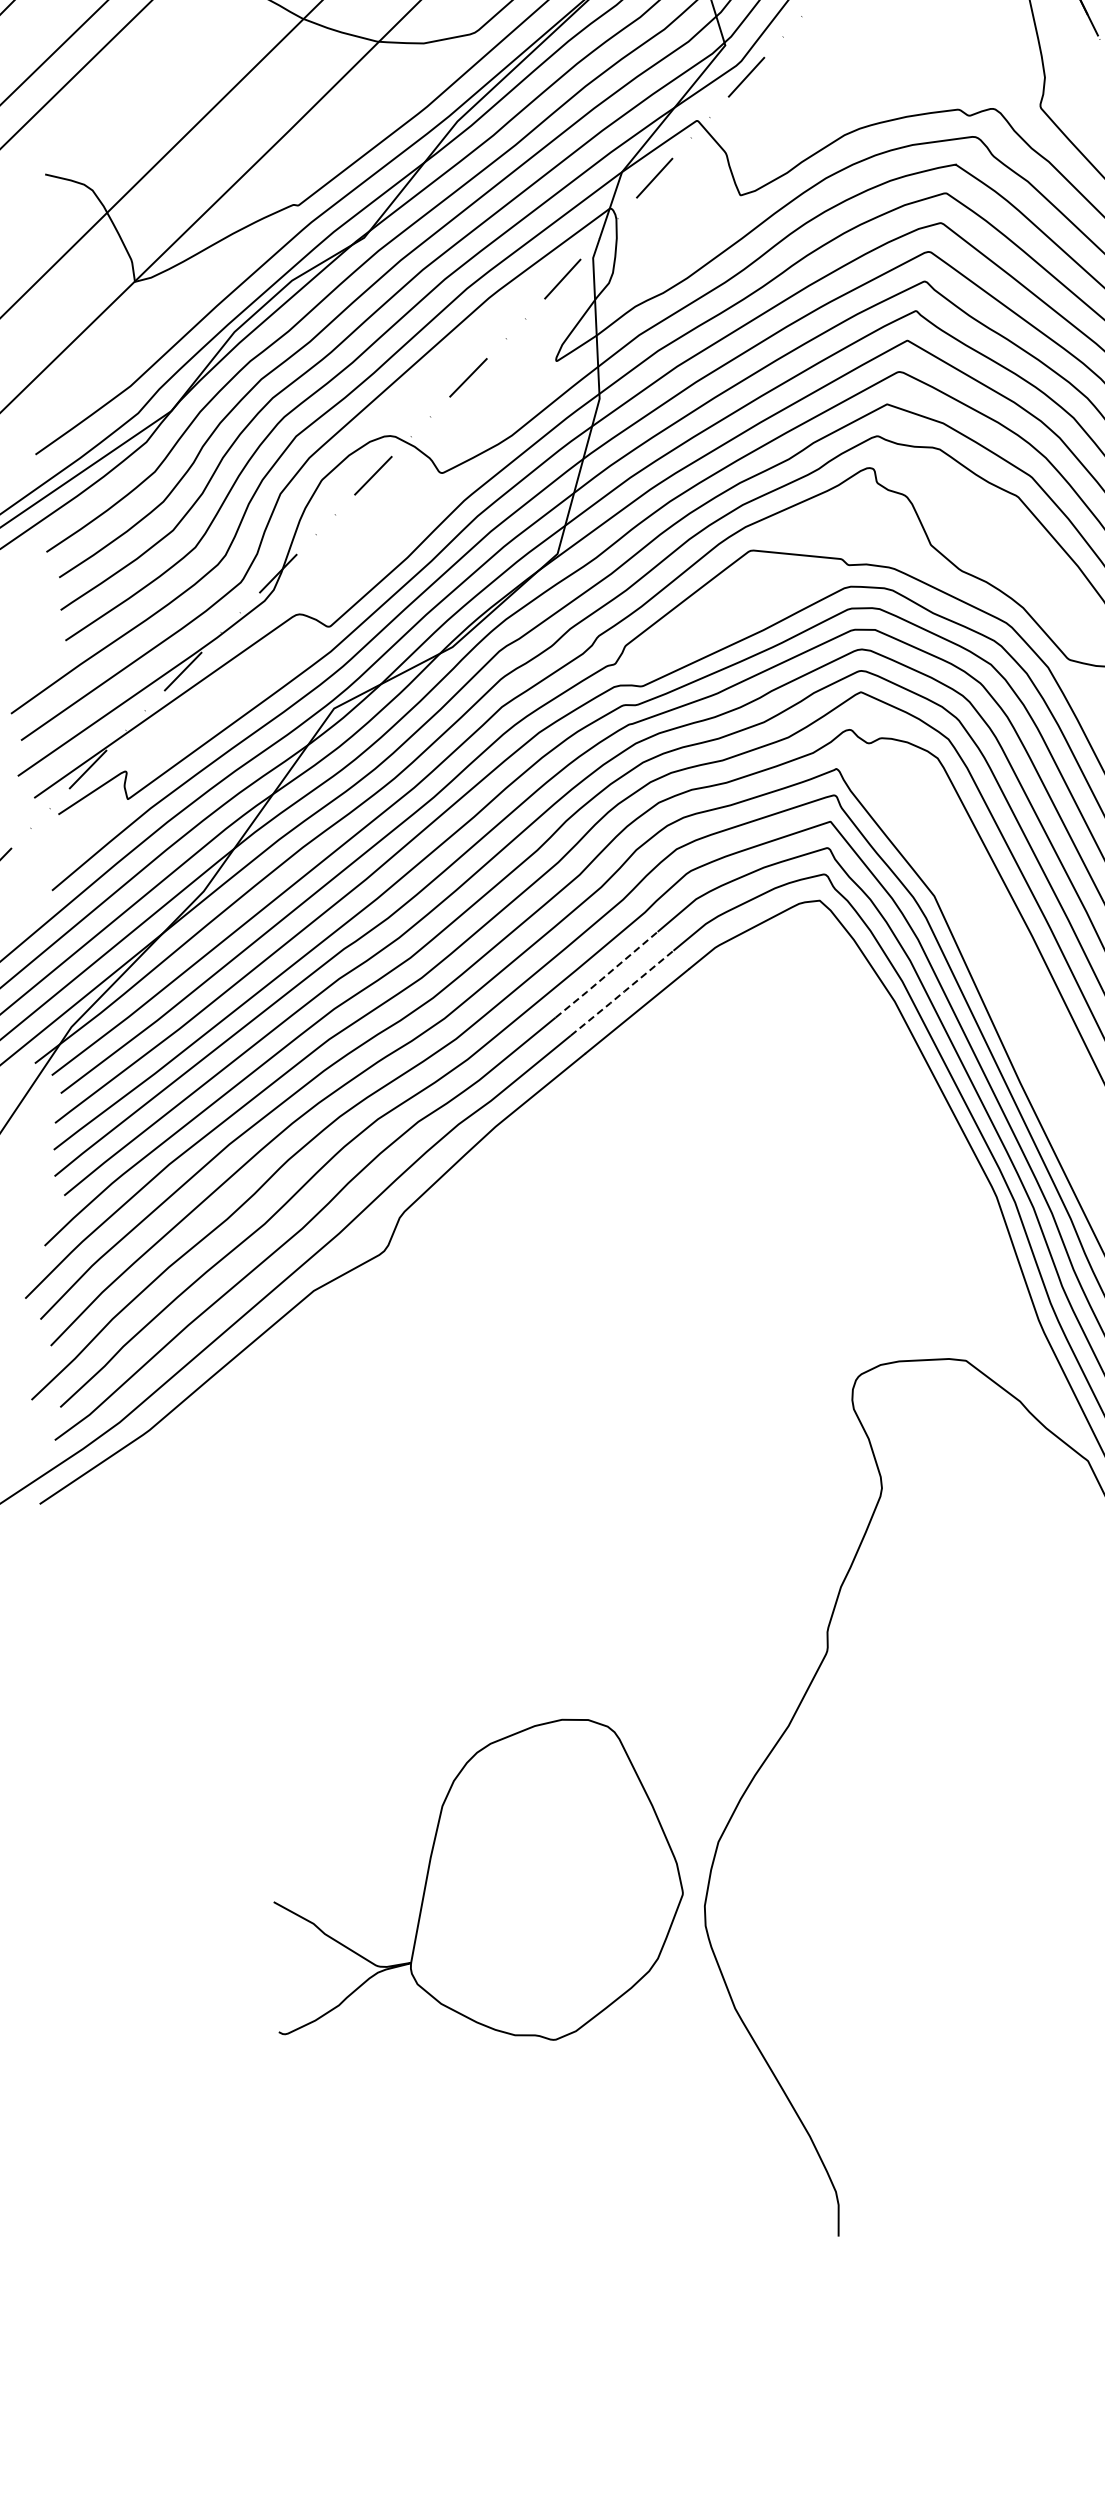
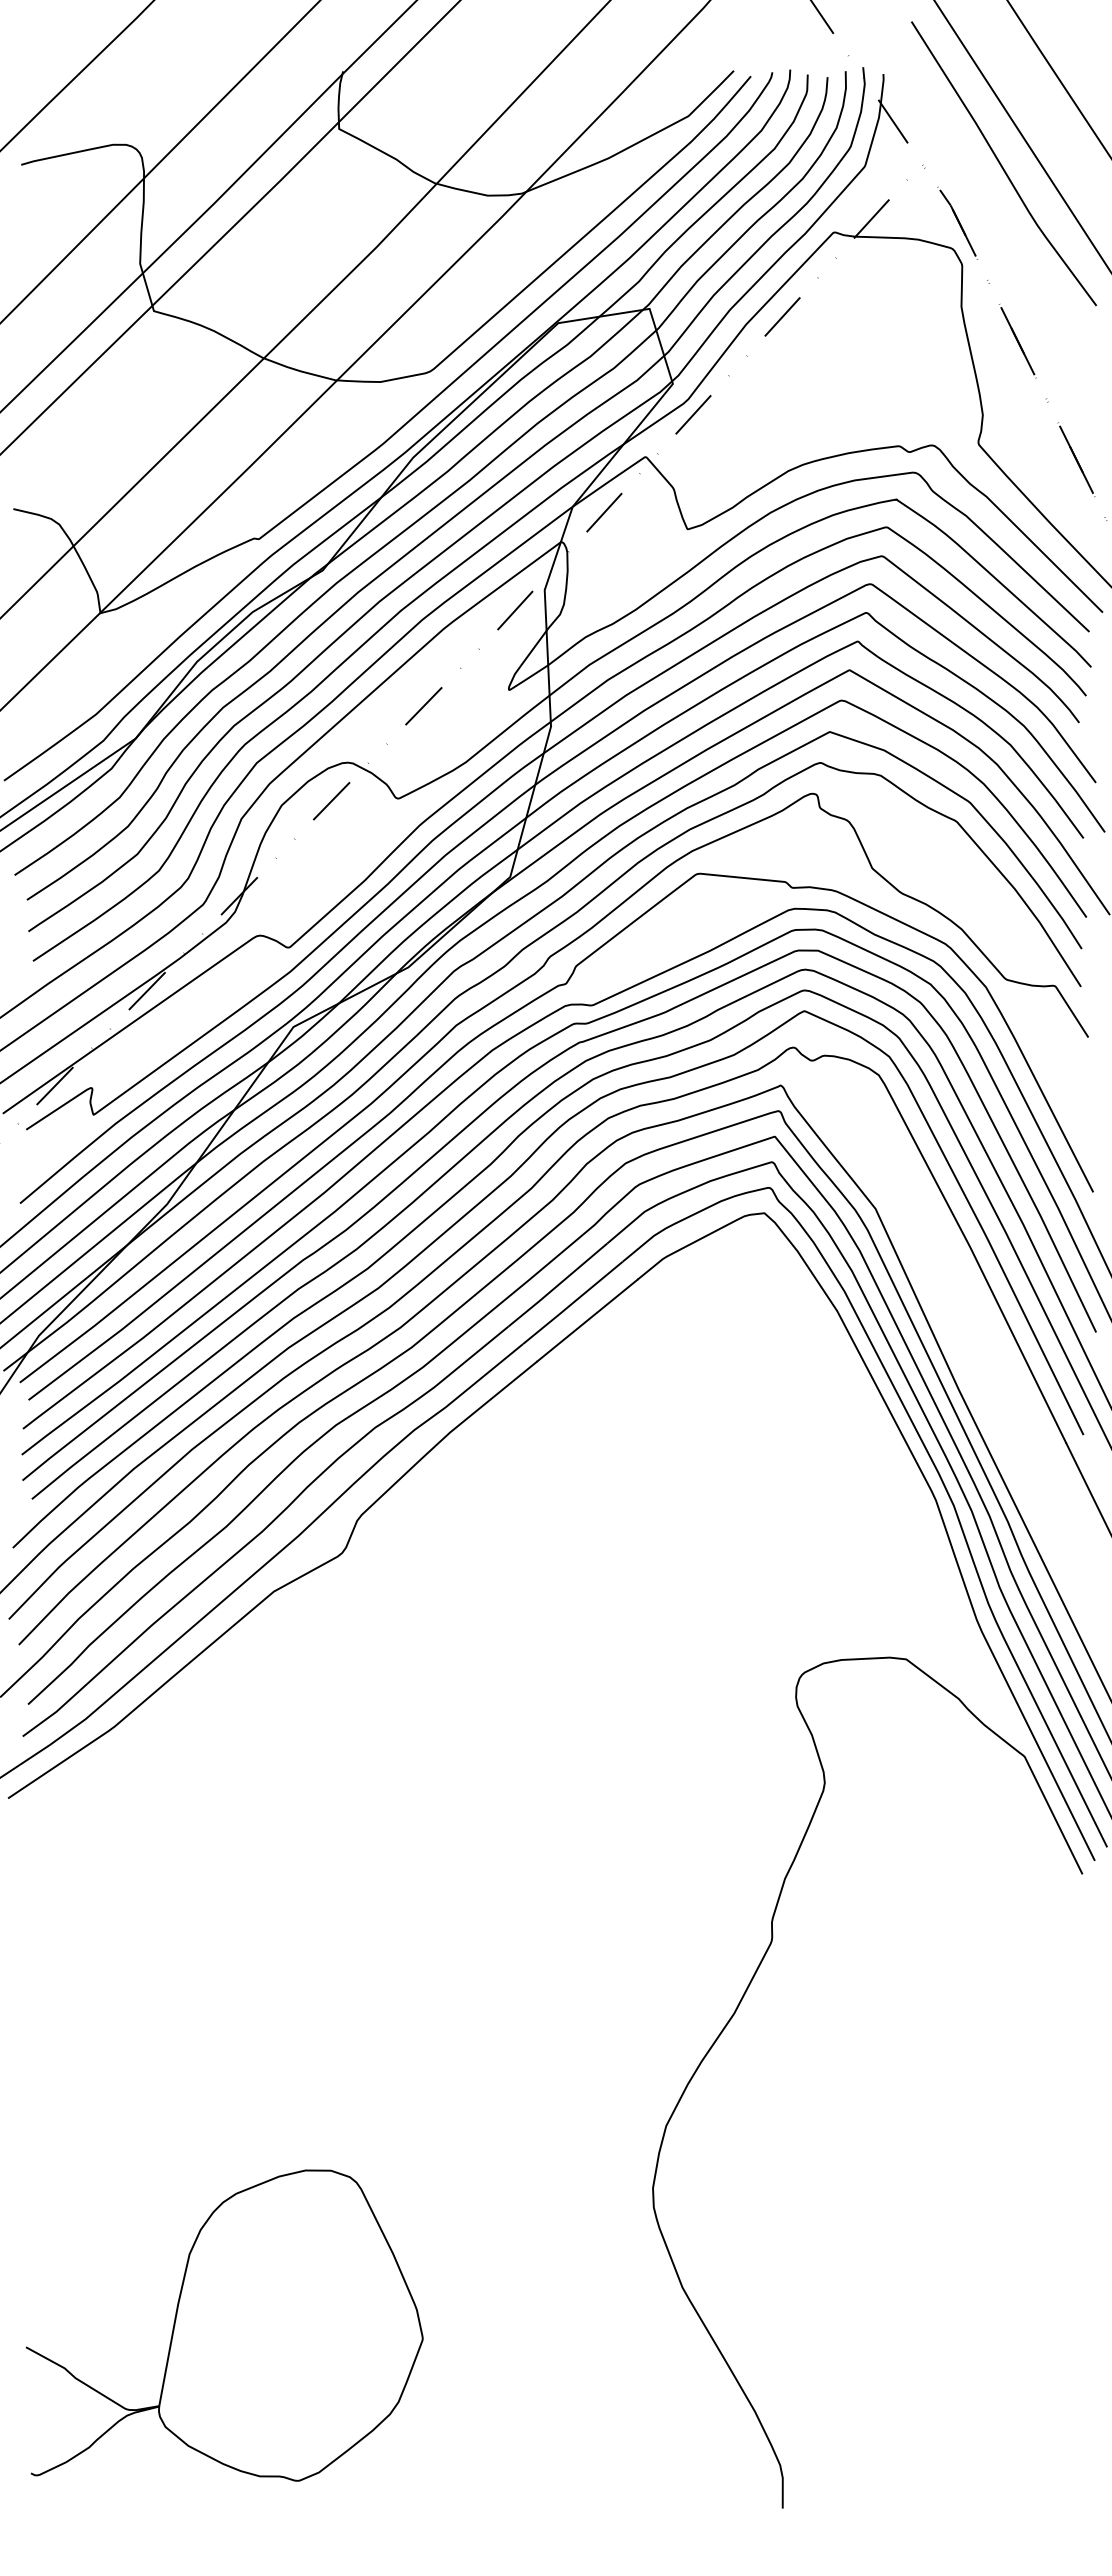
line: (606, 975) -> (557, 1285), dashed -> solid
line: (621, 993) -> (572, 1303), dashed -> solid
part: (478, 1879) -> (224, 2325), moved

